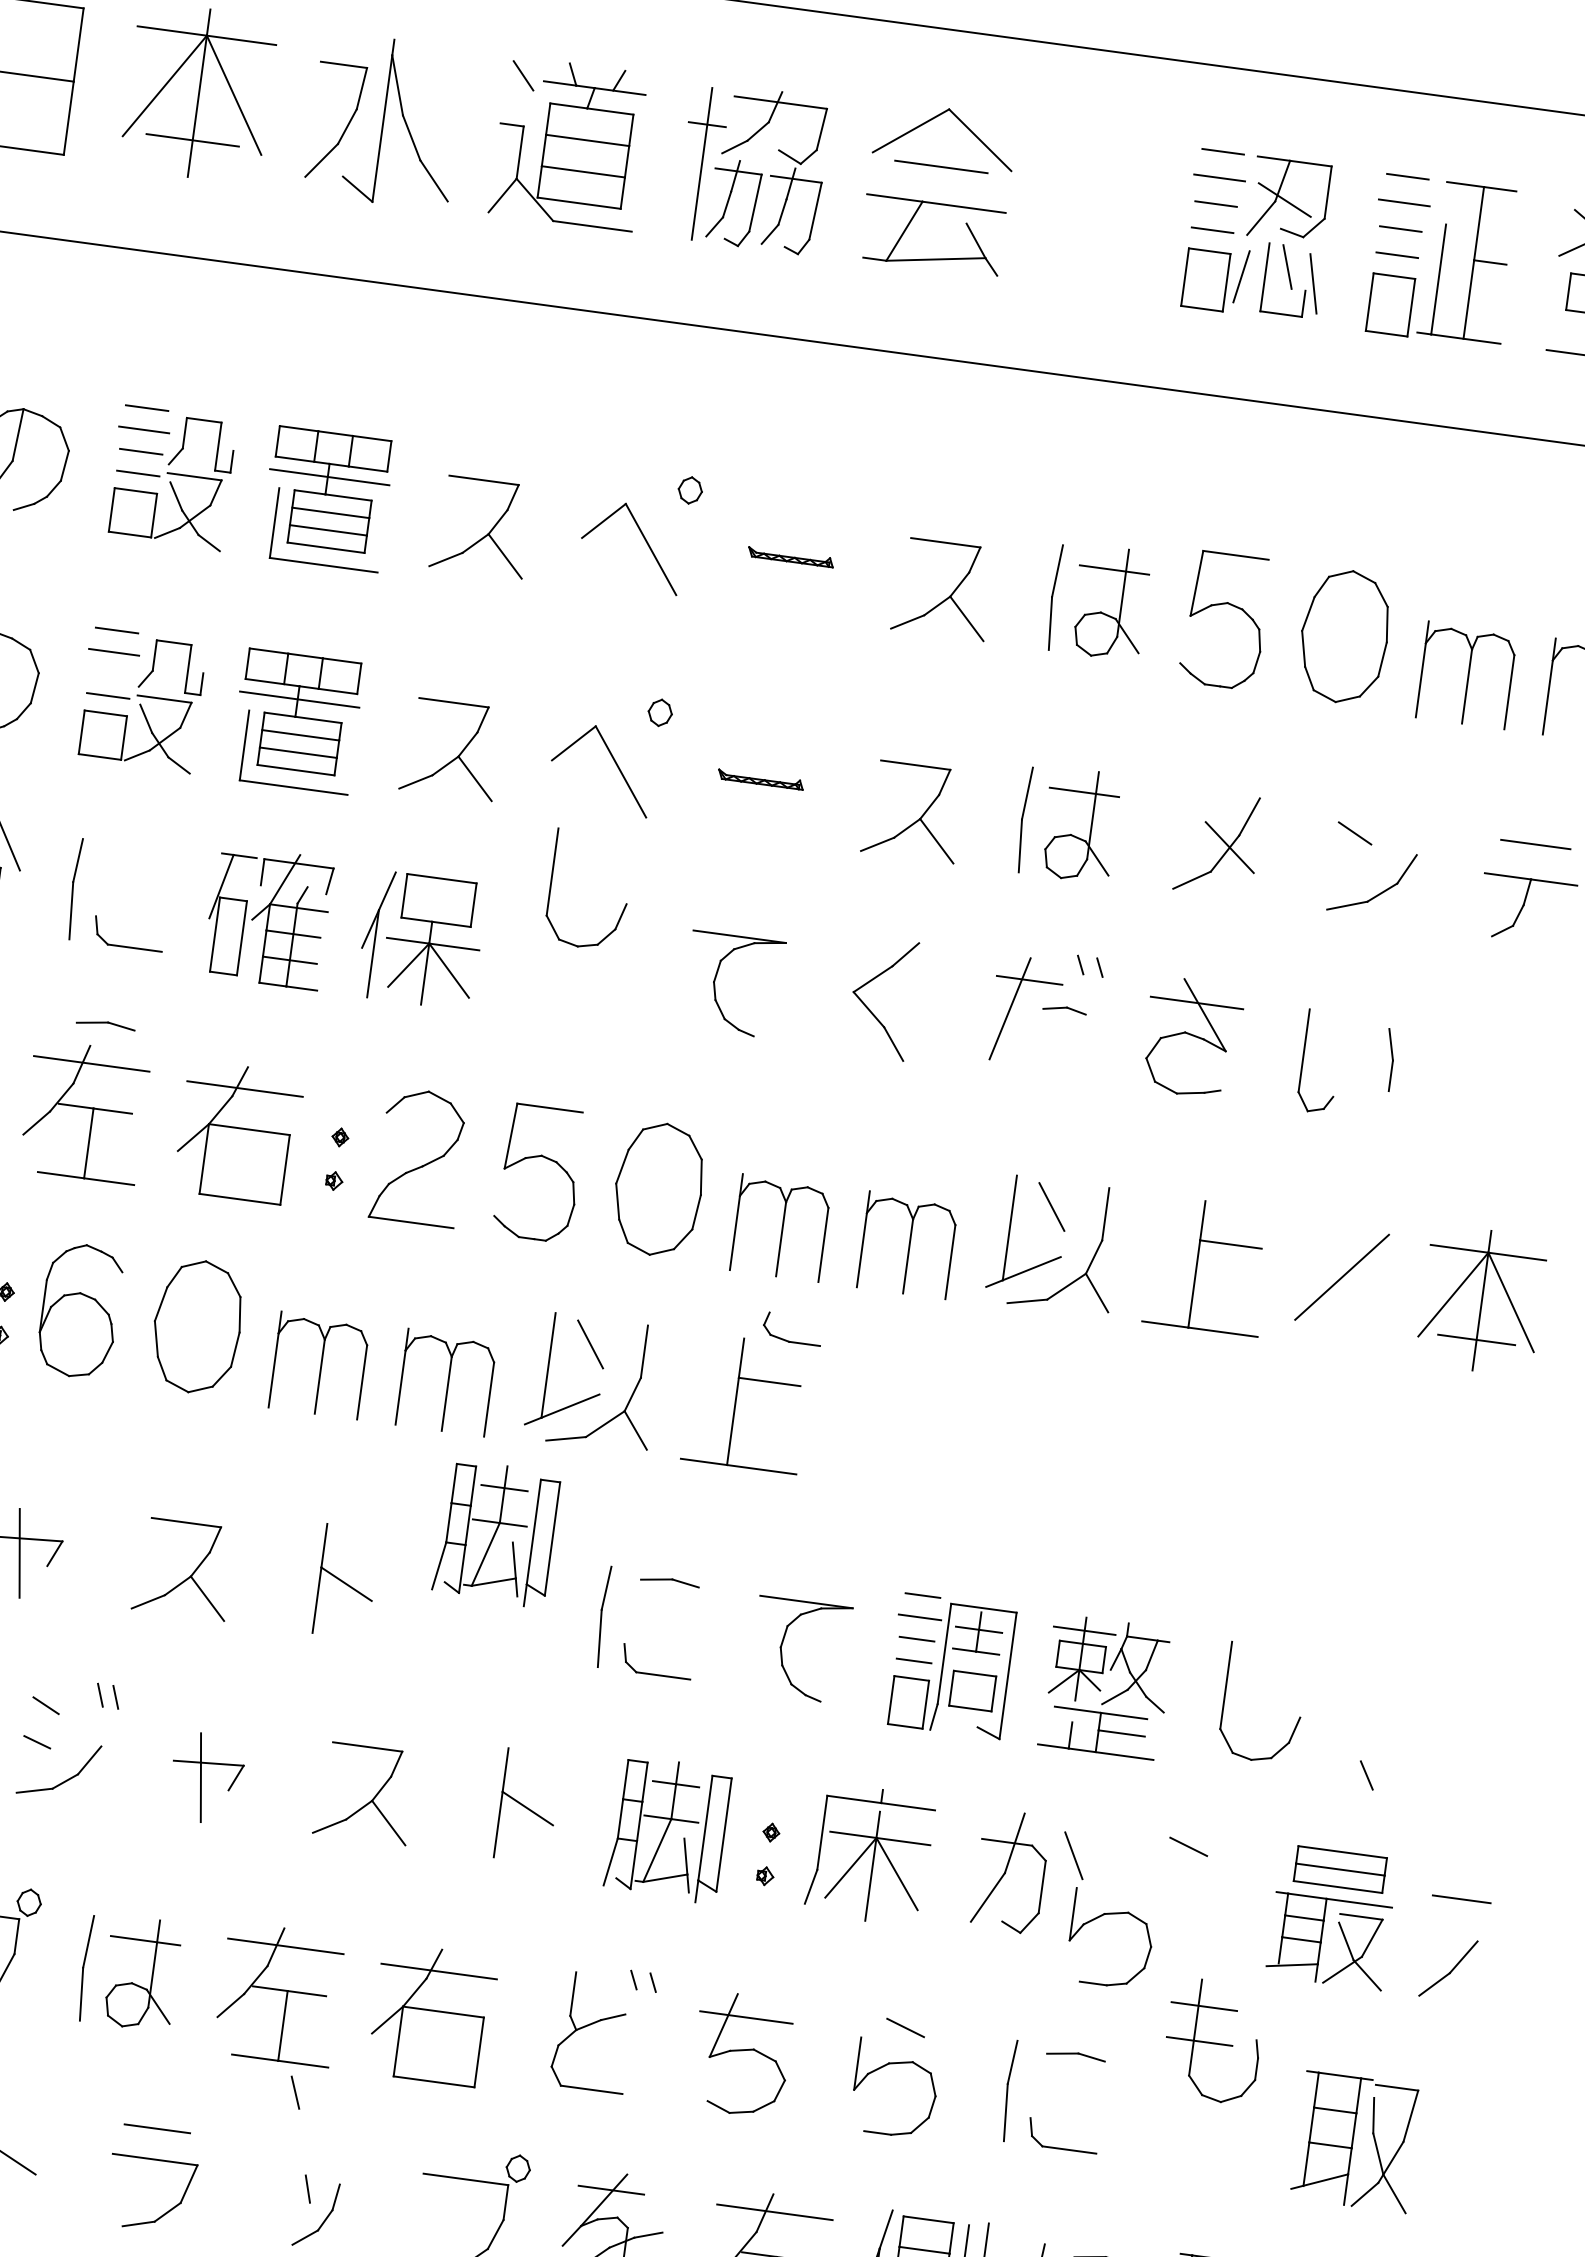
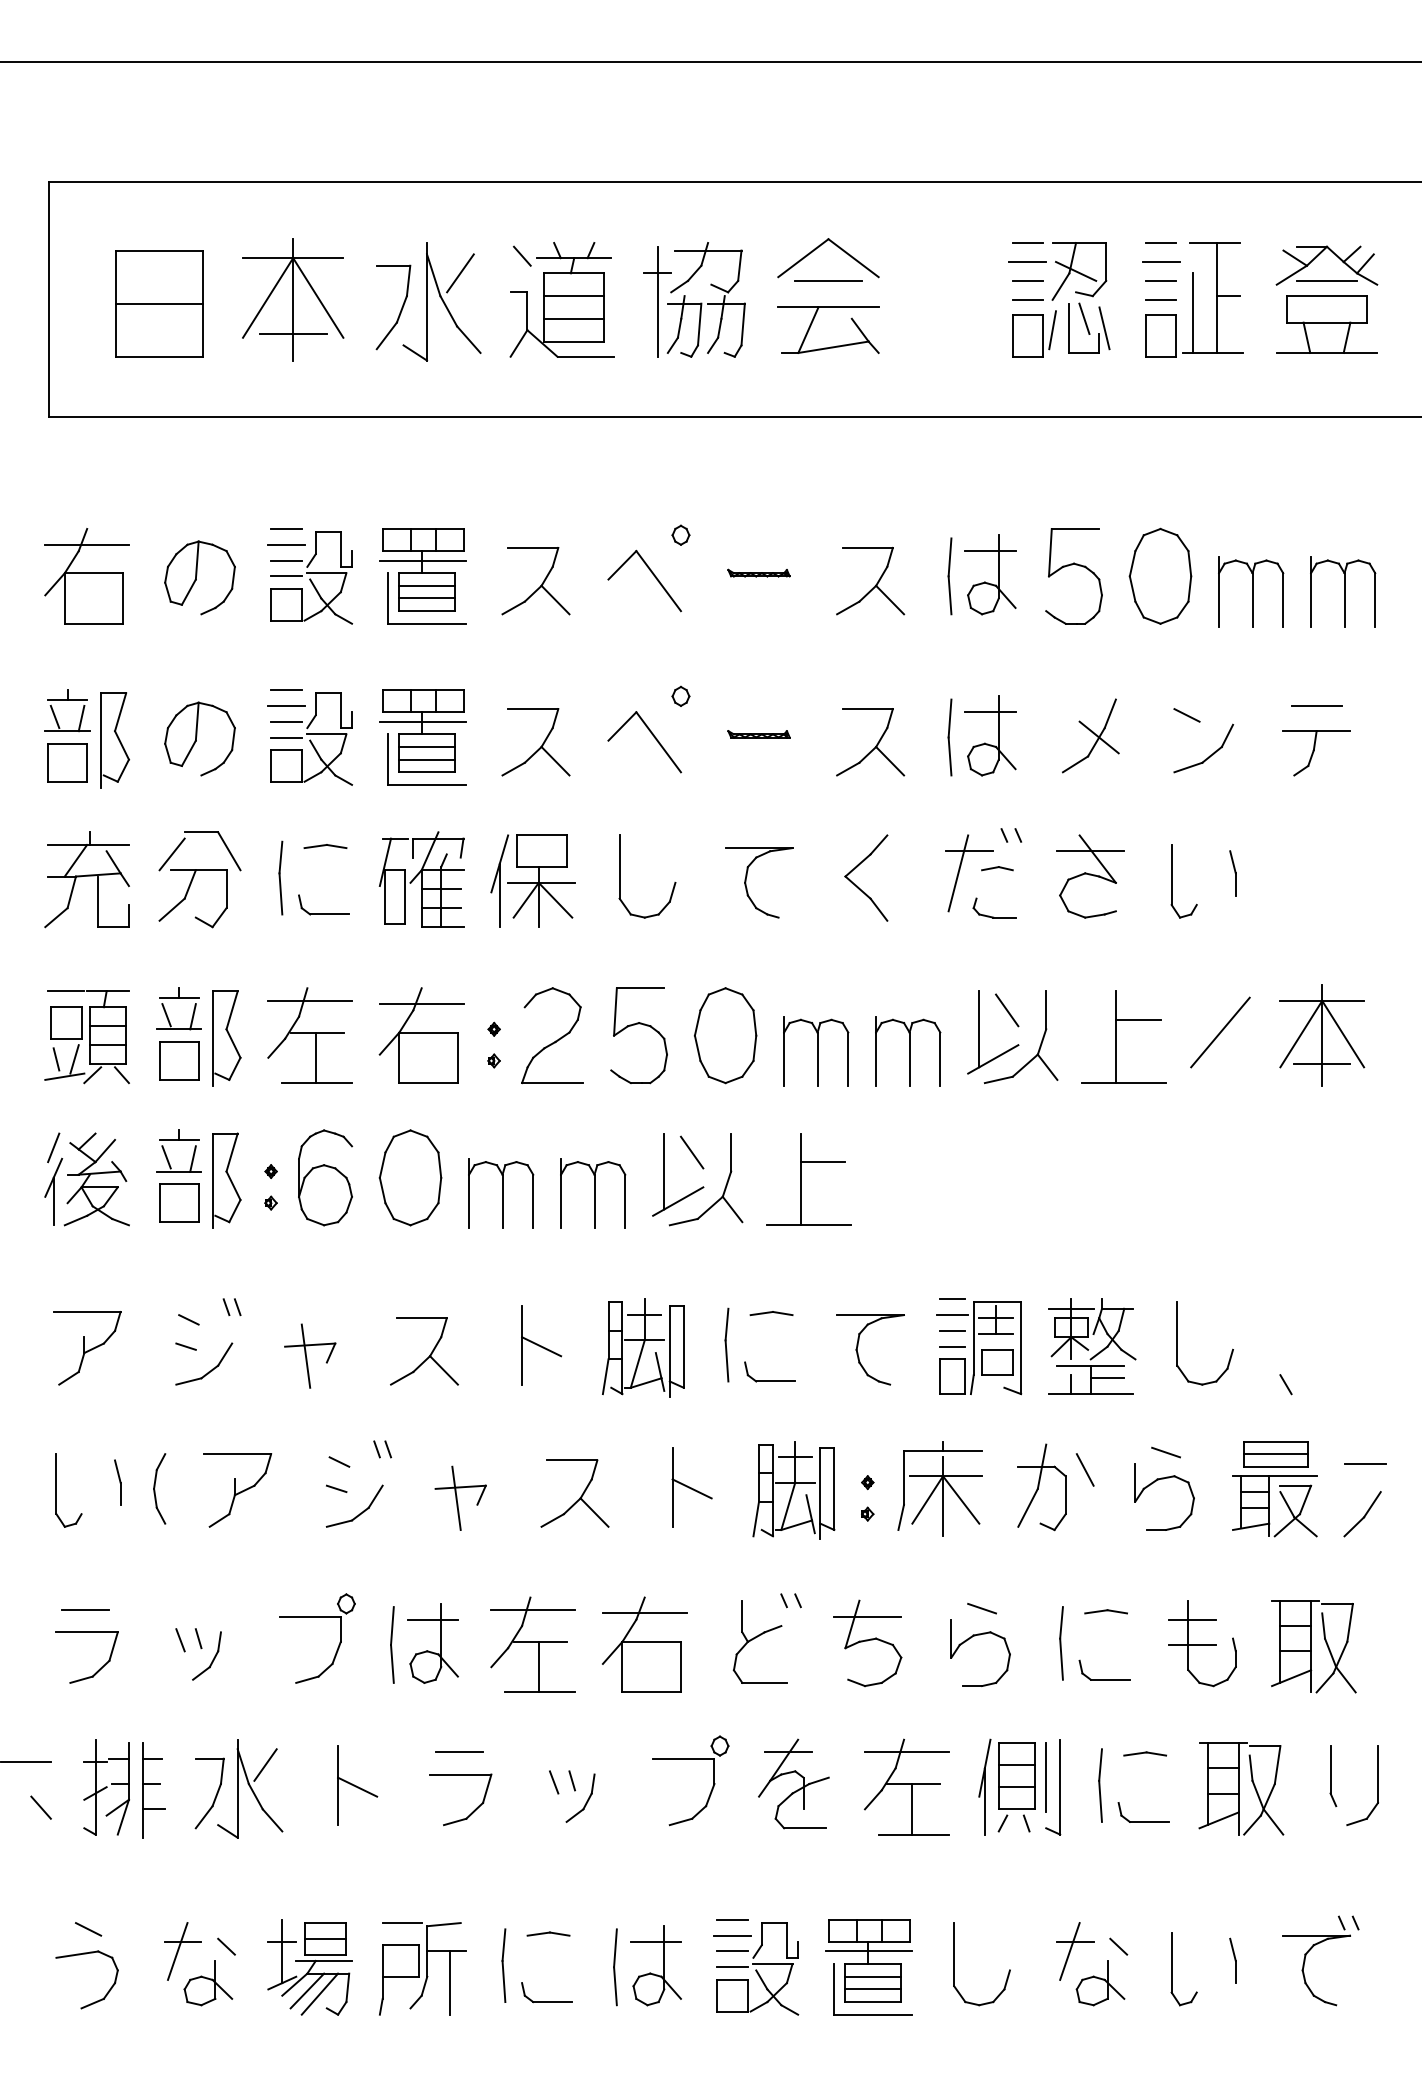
line: (434, 88) -> (460, 273), added
line: (111, 673) -> (286, 721), added
part: (551, 885) -> (620, 876), moved
part: (105, 1024) -> (325, 846), moved
part: (789, 1340) -> (993, 916), moved
part: (496, 1532) -> (643, 1347), moved
part: (1100, 1917) -> (1155, 1482), moved
part: (1213, 2041) -> (1202, 1643), moved
line: (295, 2092) -> (554, 1782), moved

